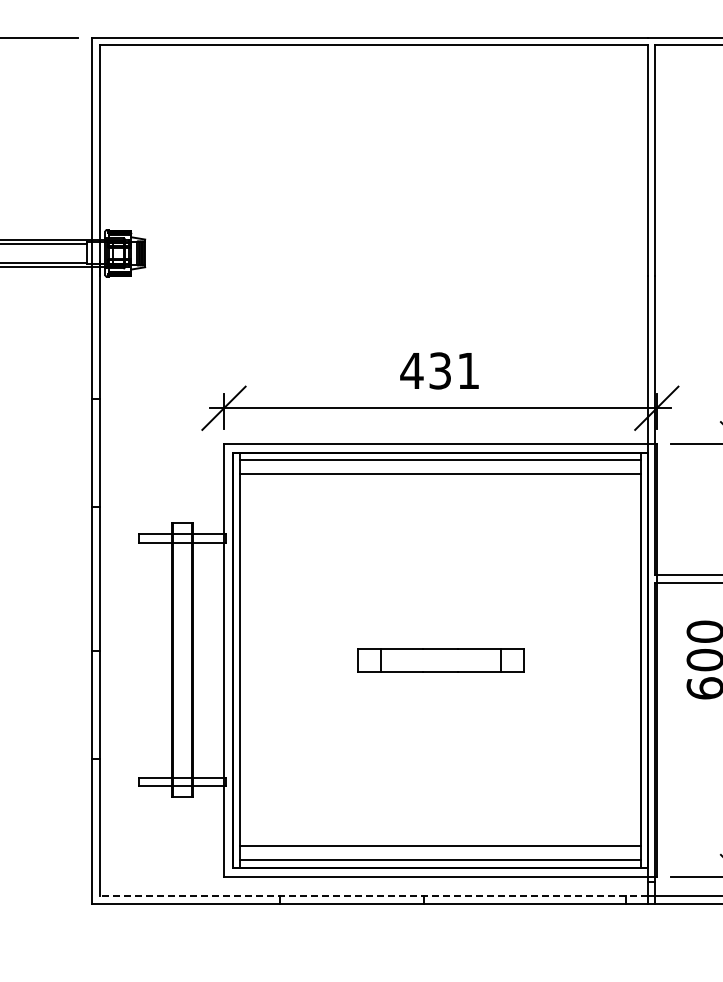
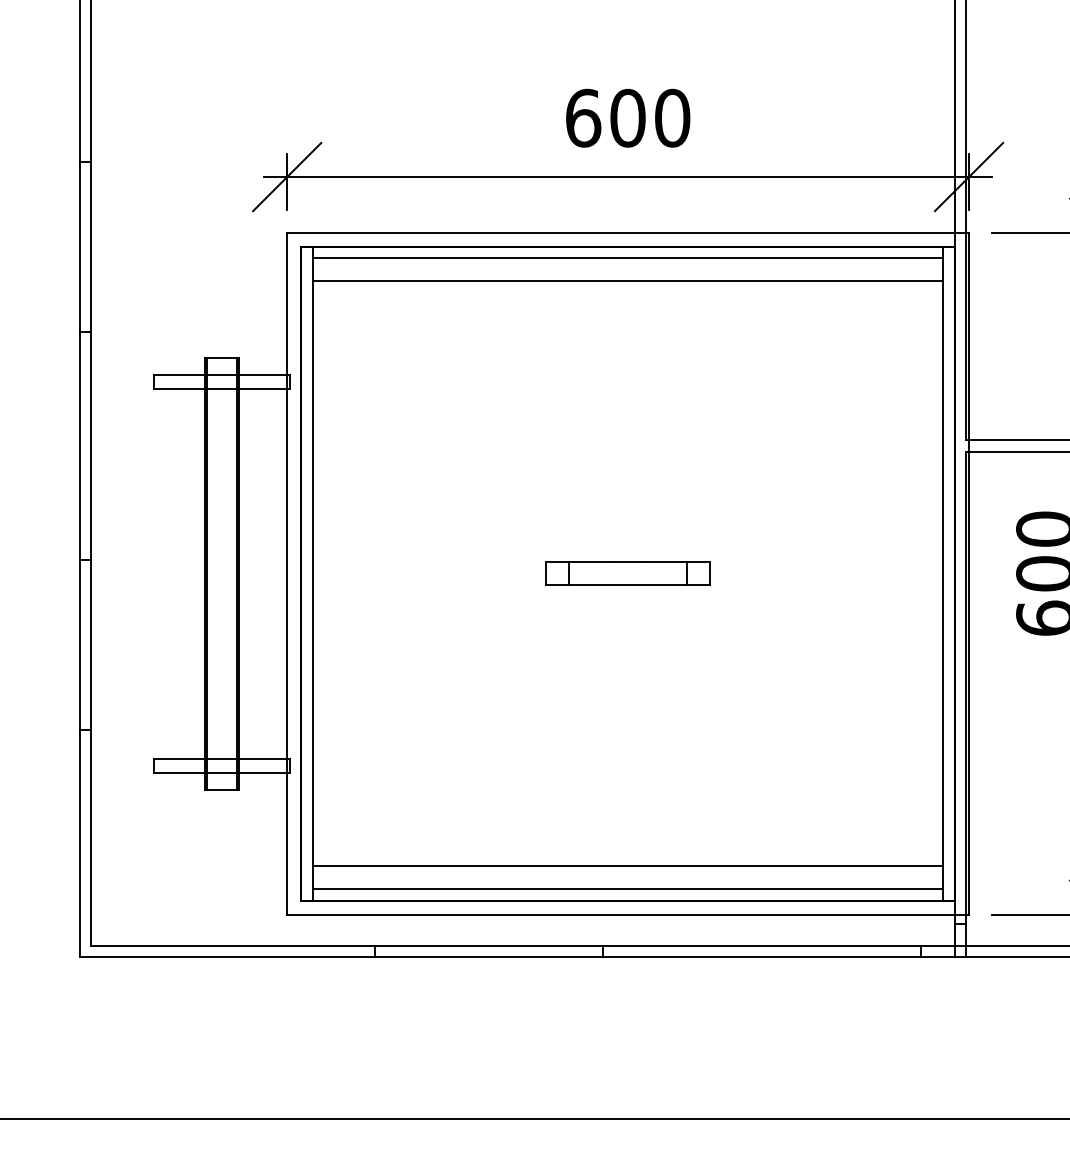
text: (439, 370) -> (626, 117), 431 -> 600
part: (439, 659) -> (626, 572), size x0.62
line: (373, 896) -> (522, 946), dashed -> solid

